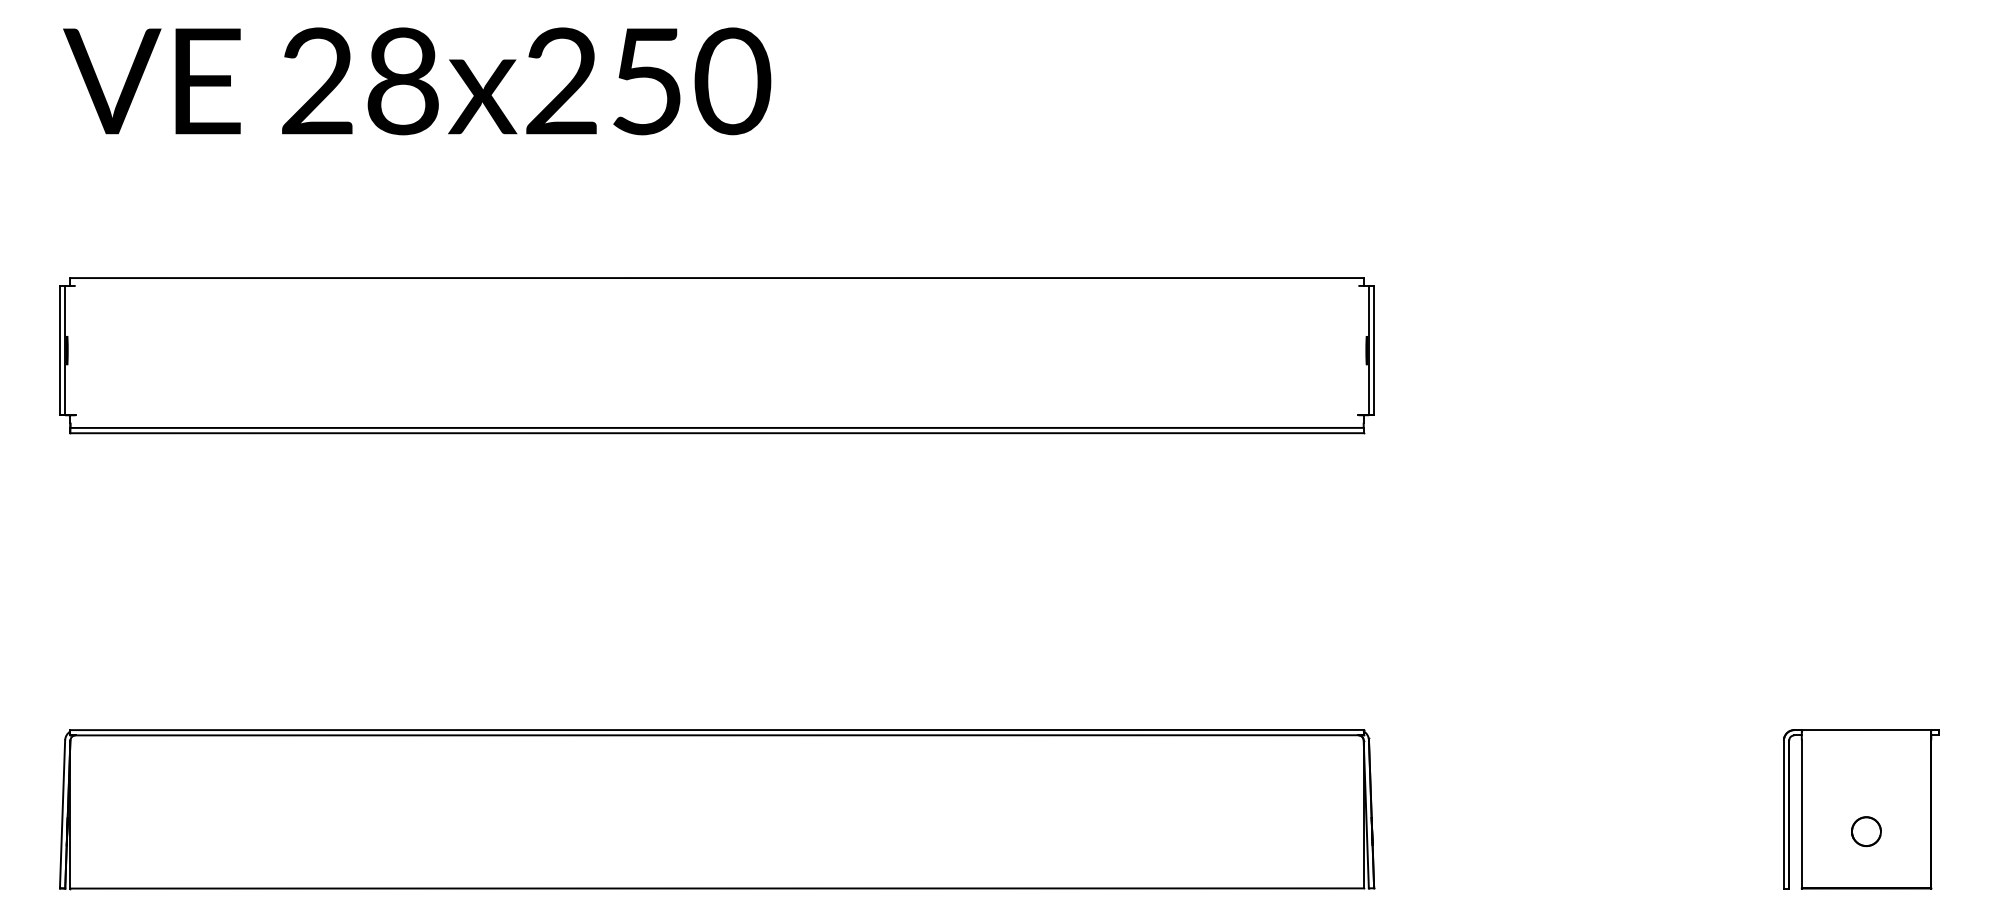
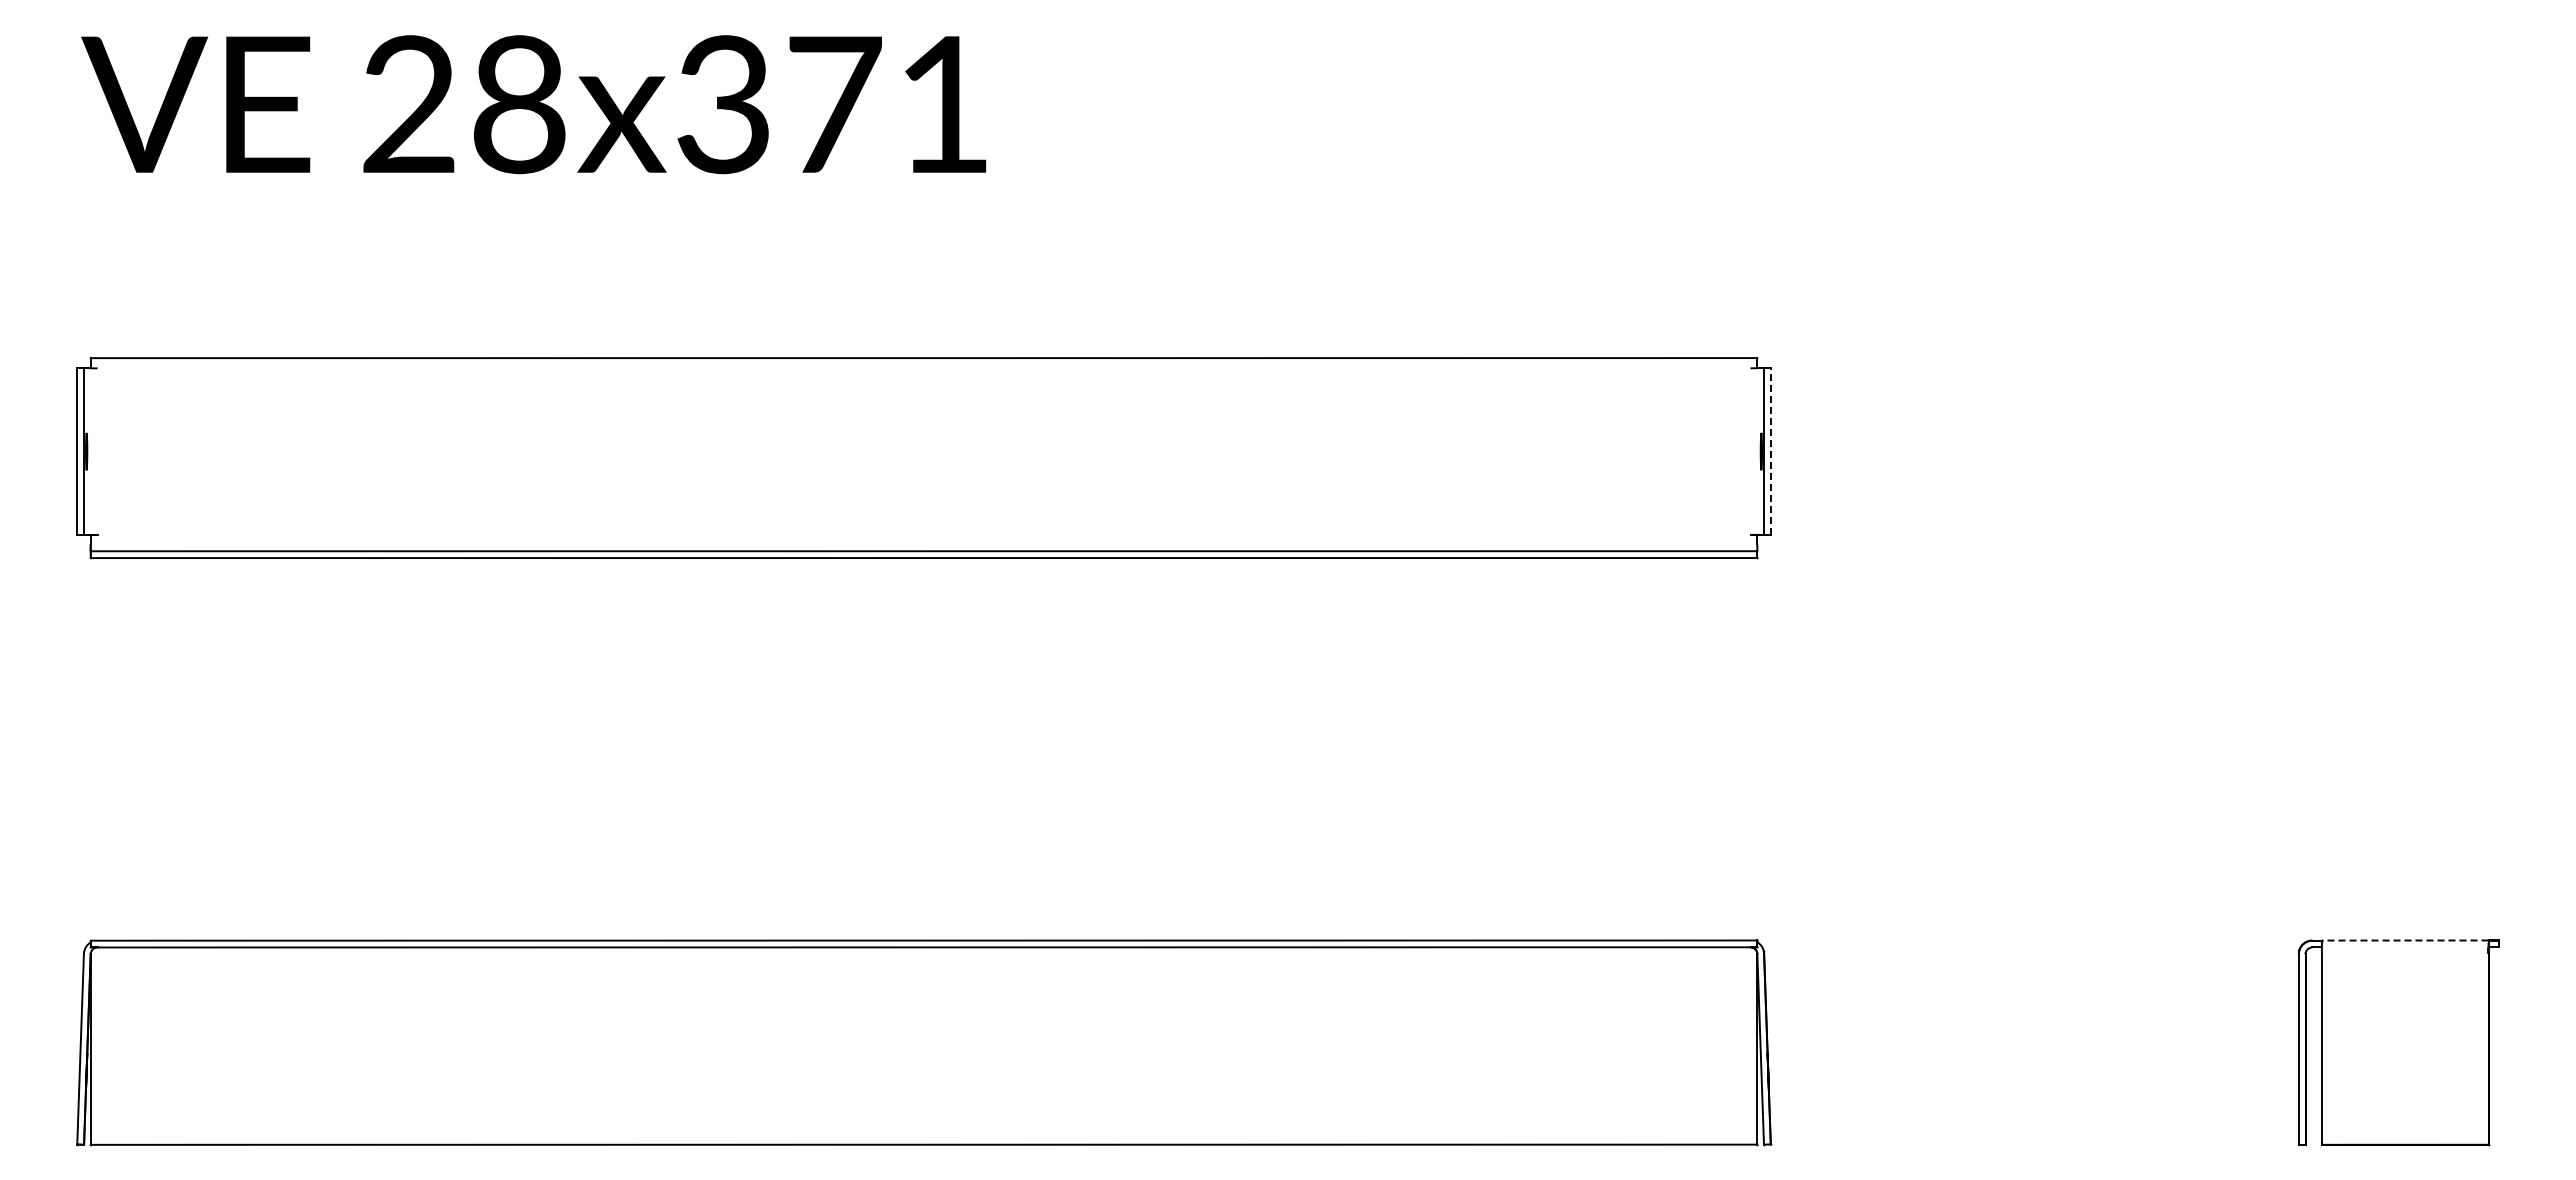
text: (648, 81) -> (835, 104), 28x250 -> 28x371
line: (1373, 350) -> (1770, 451), solid -> dashed
line: (1865, 729) -> (2404, 940), solid -> dashed
part: (1865, 831) -> (2404, 1071), removed

